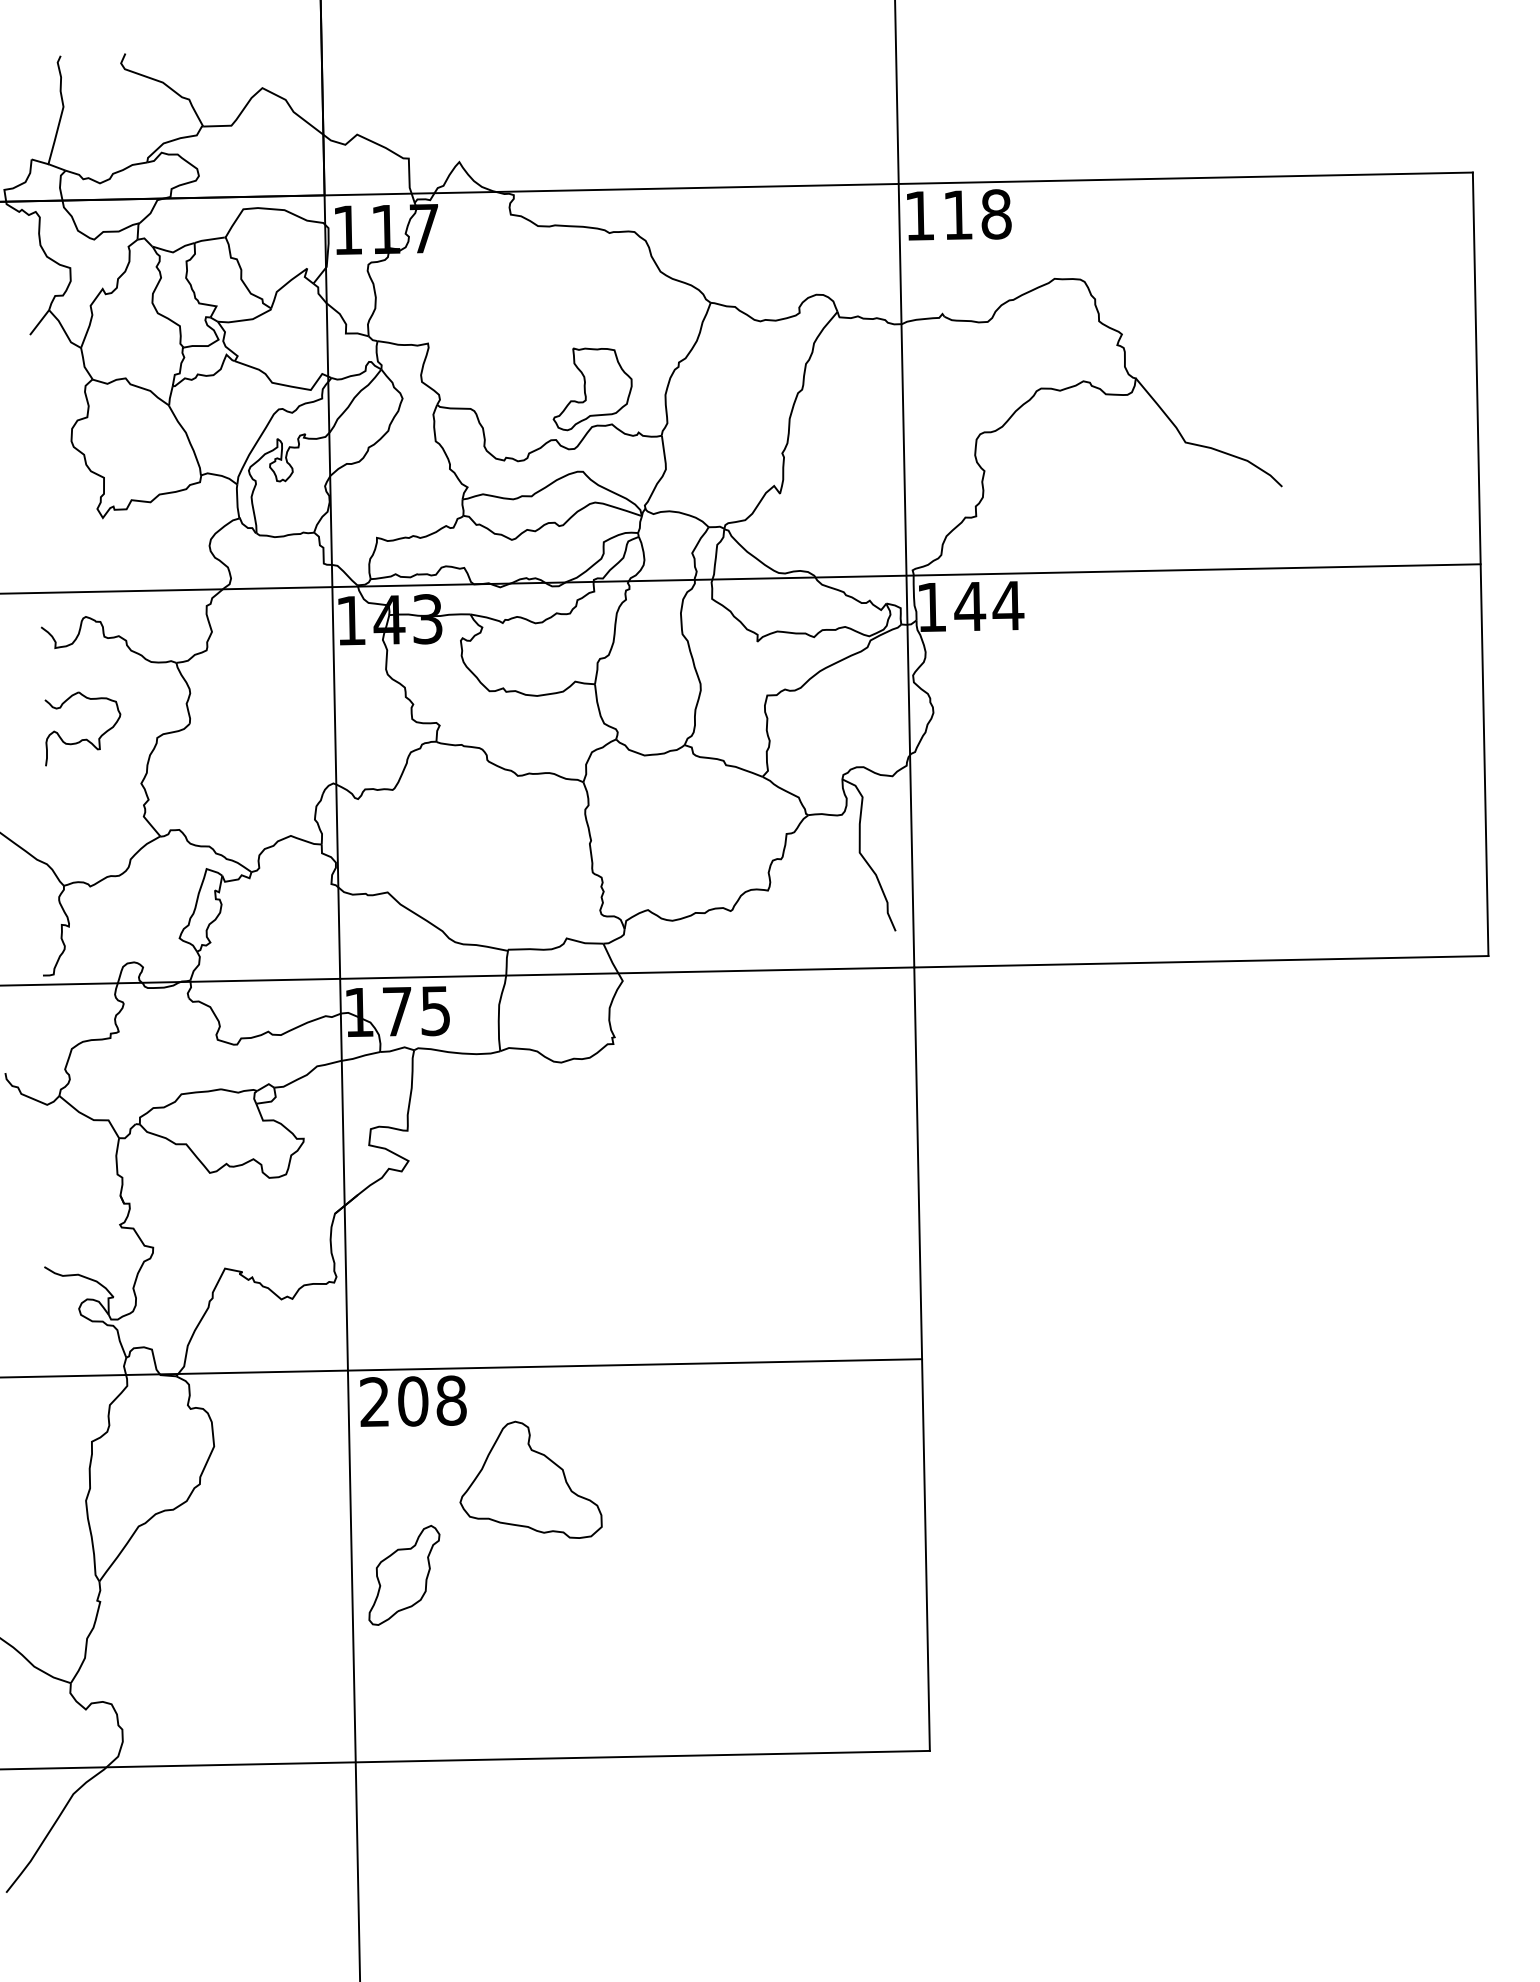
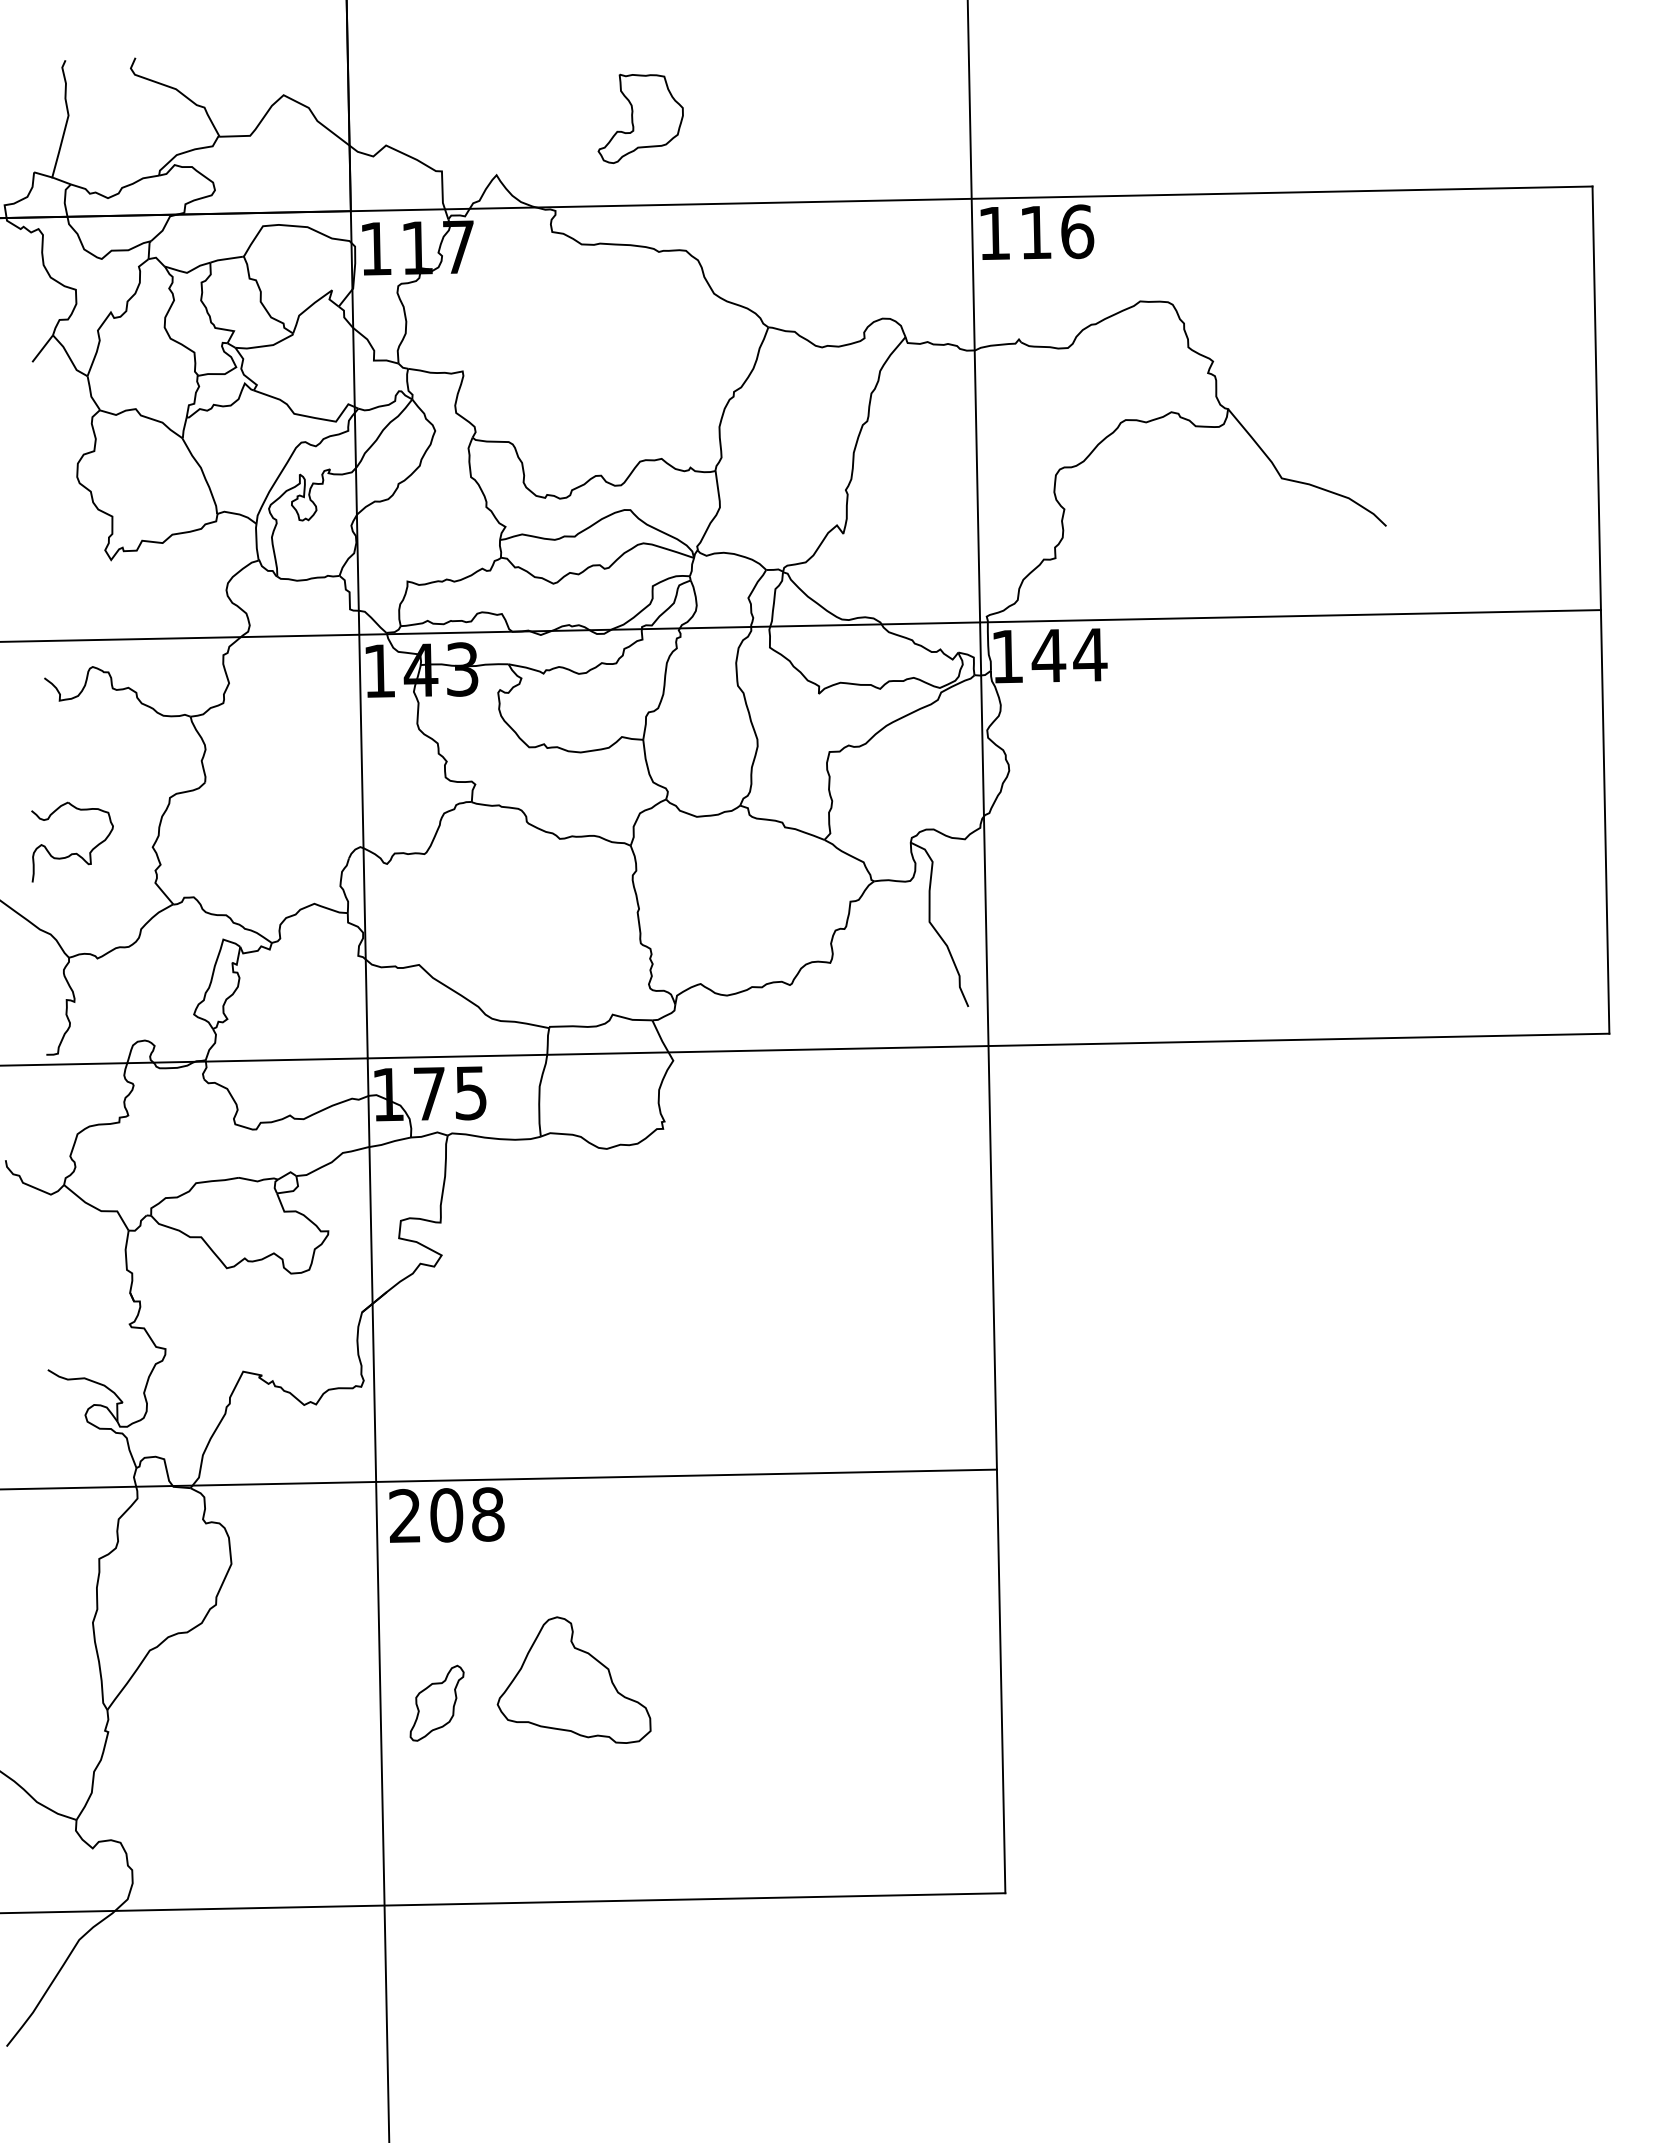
text: (996, 214) -> (1077, 231), 118 -> 116
part: (592, 388) -> (640, 118), moved
part: (86, 738) -> (76, 852), moved
part: (530, 1479) -> (573, 1679), moved
part: (403, 1574) -> (436, 1702), size x0.7

